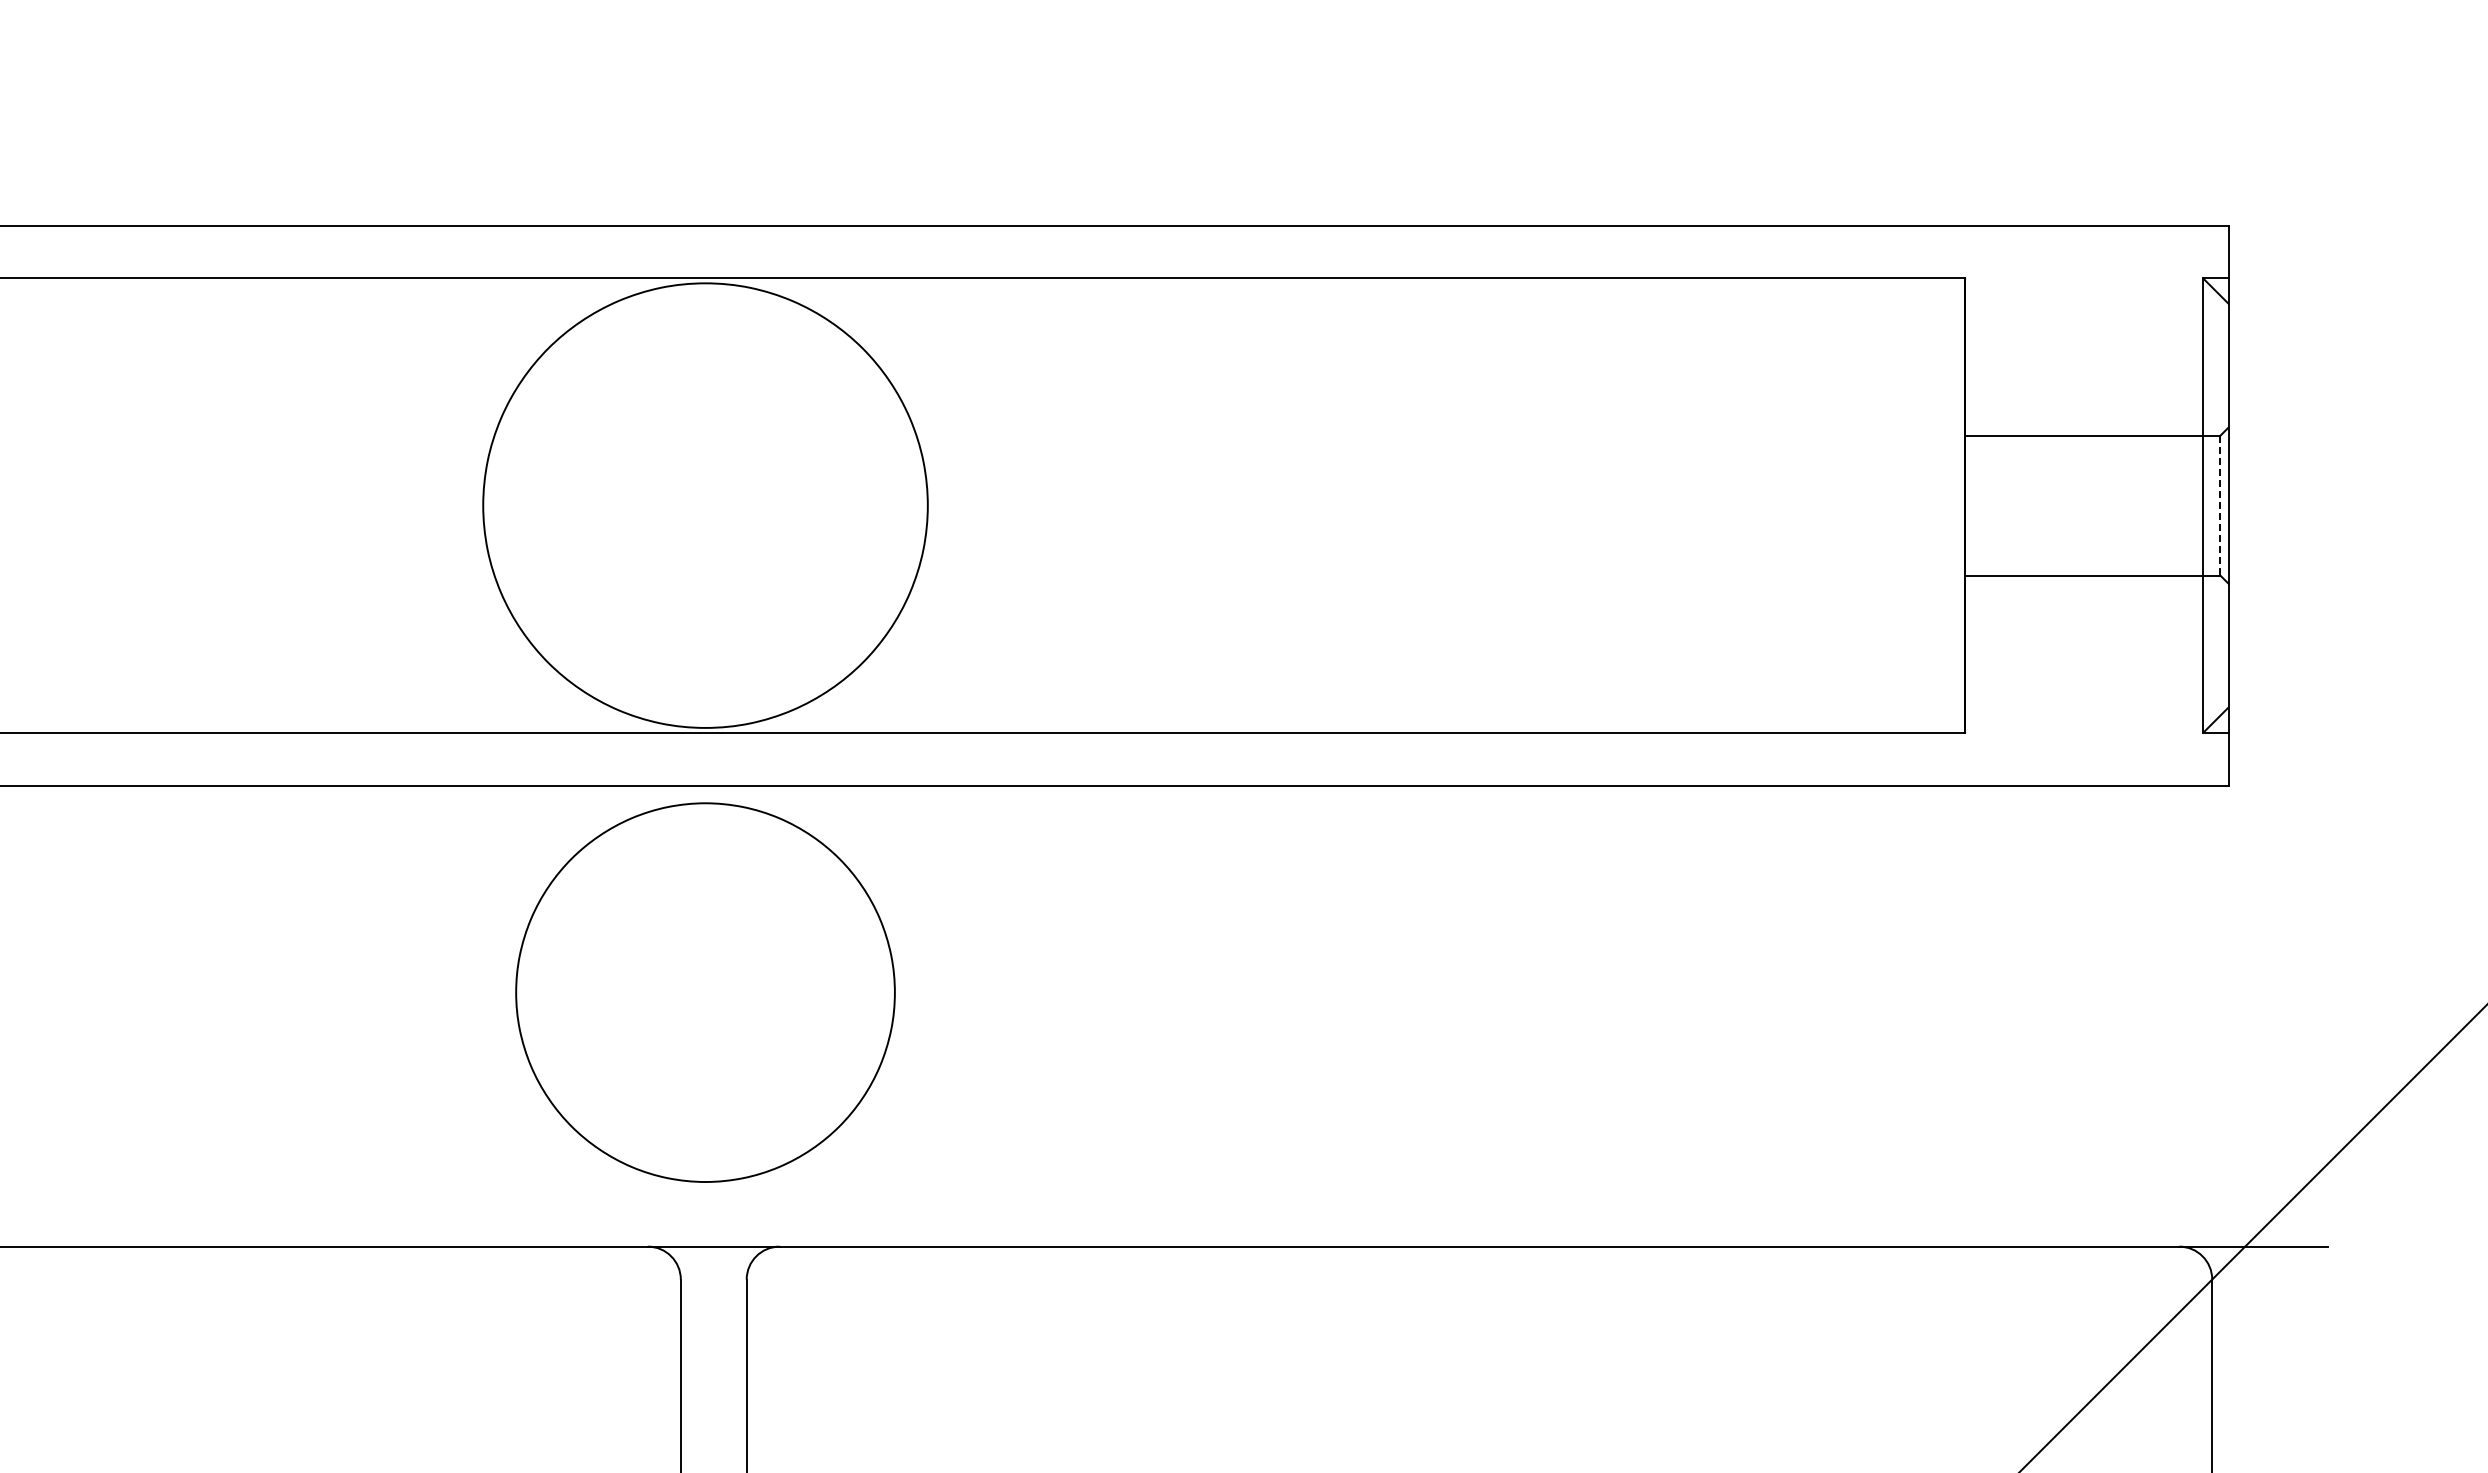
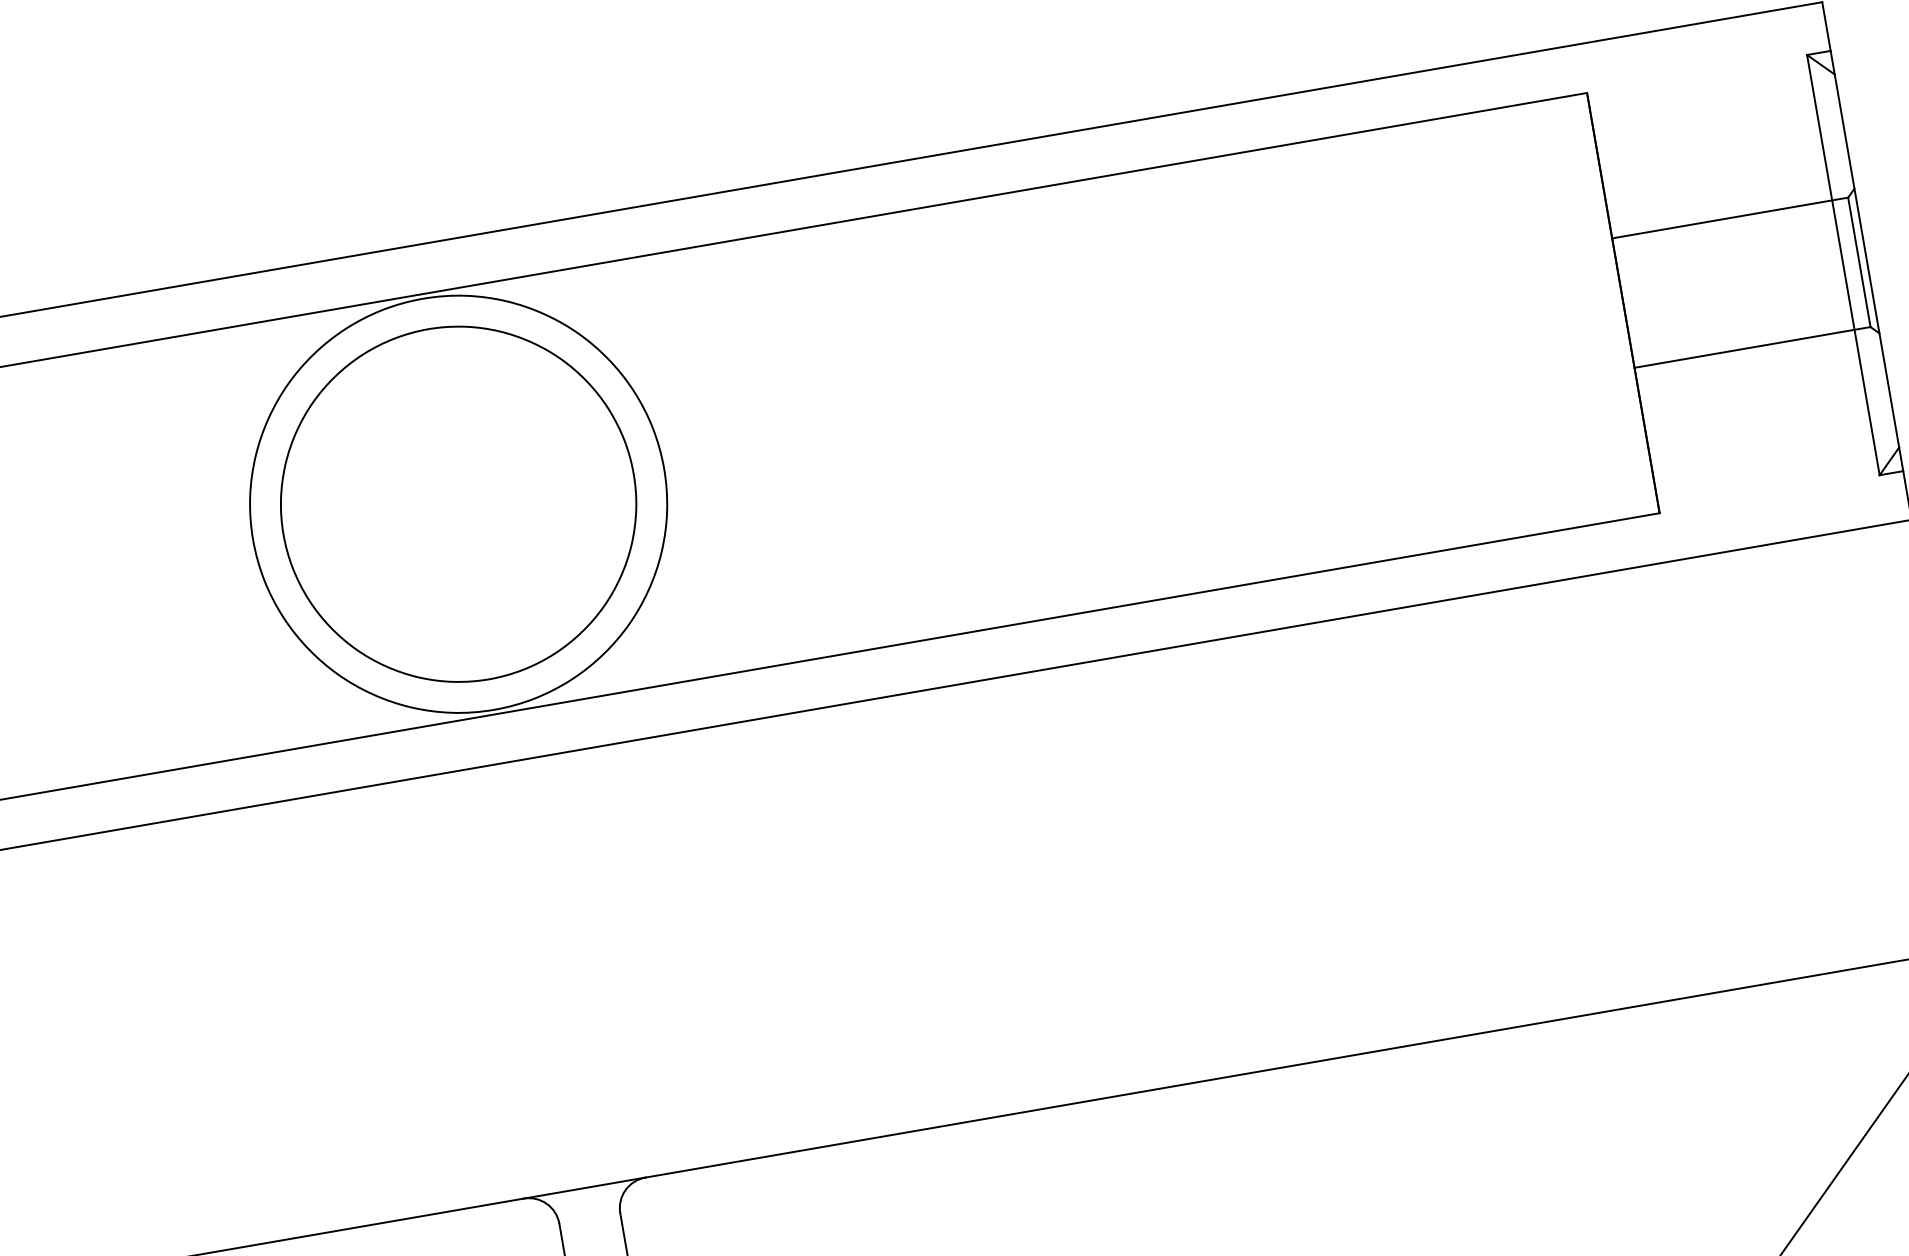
line: (2220, 503) -> (1859, 260), dashed -> solid
part: (705, 992) -> (458, 504), moved

